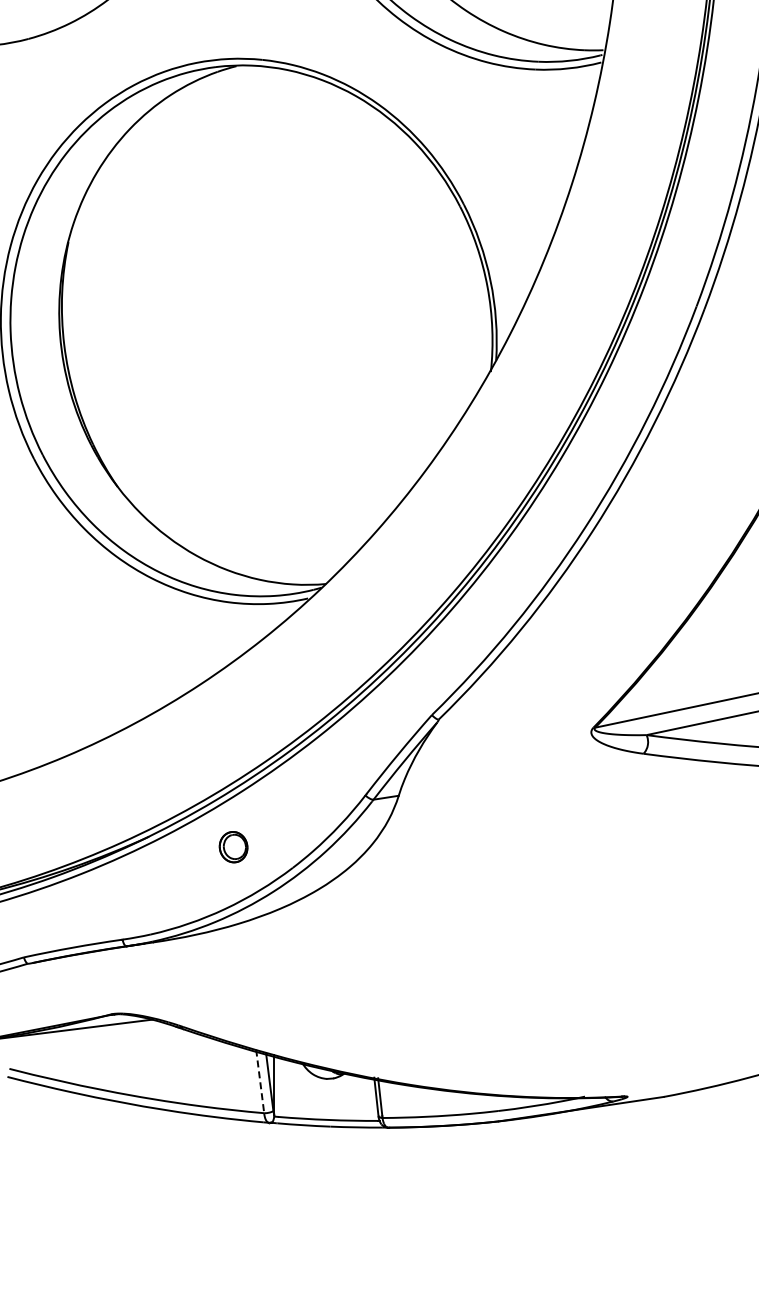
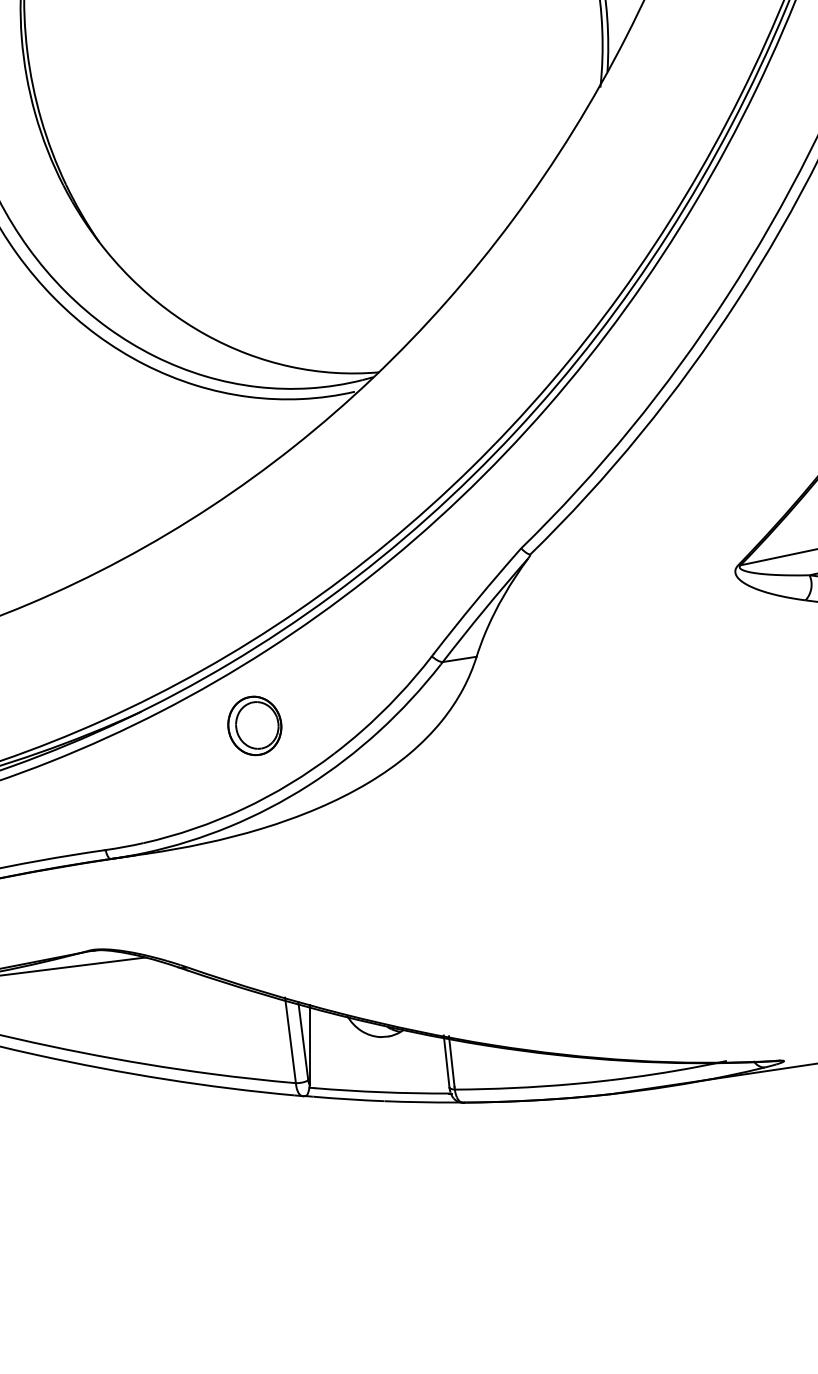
part: (233, 846) -> (254, 724), size x1.43
line: (260, 1081) -> (290, 1040), dashed -> solid

